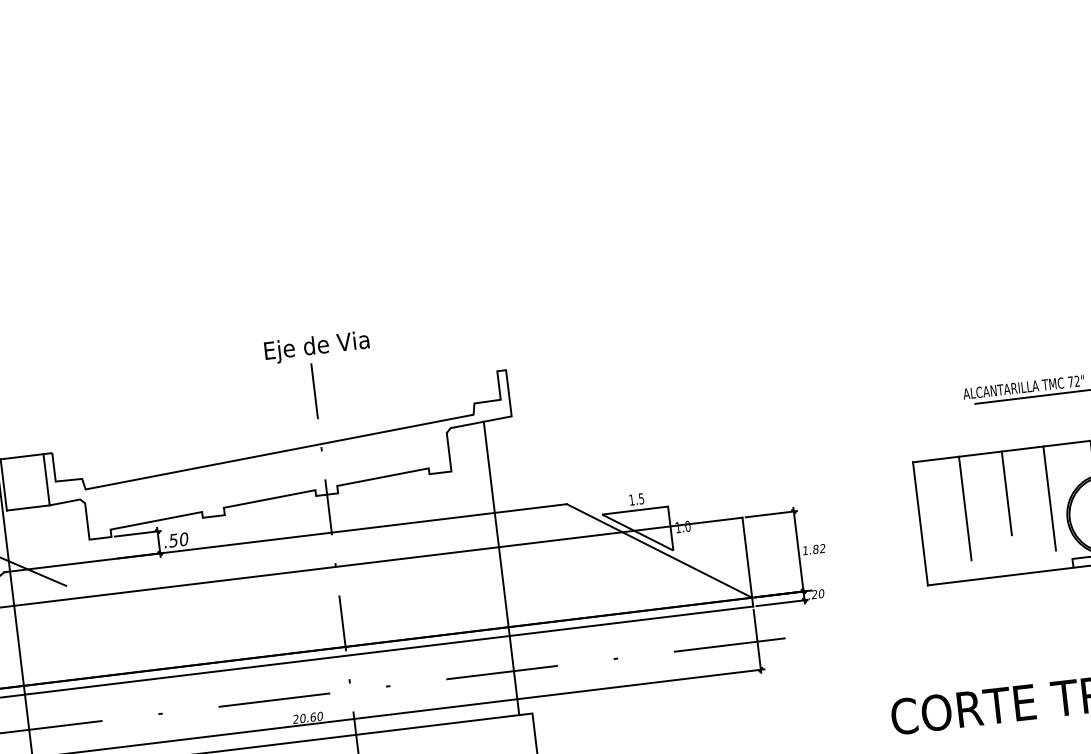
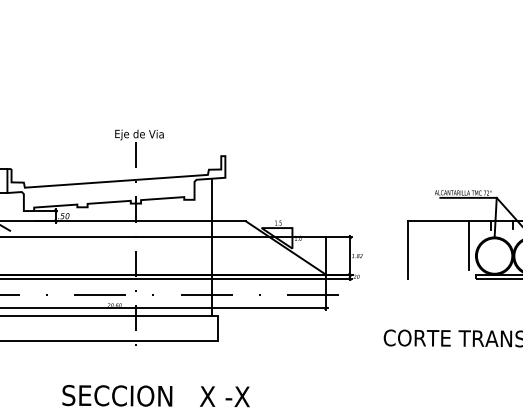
line: (1007, 492) -> (449, 240), removed
line: (965, 508) -> (429, 245), removed
line: (999, 575) -> (441, 278), removed

